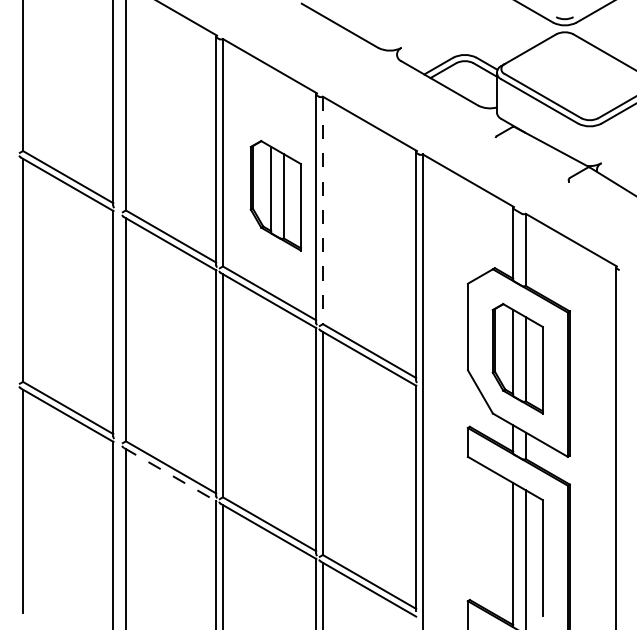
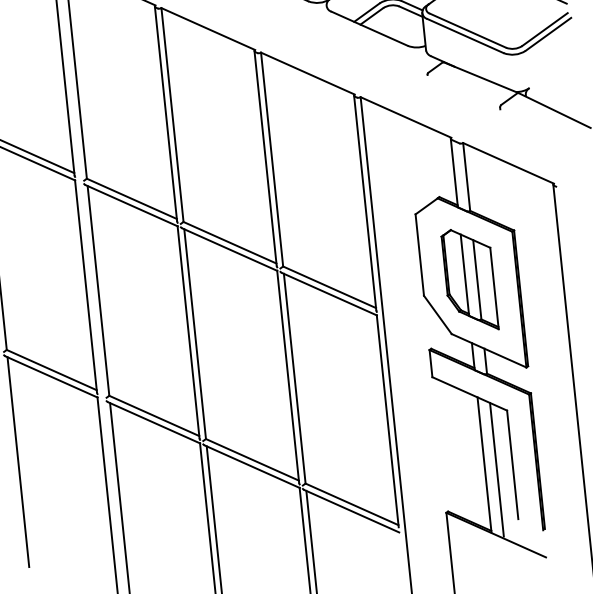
part: (275, 195) -> (226, 150), removed
line: (322, 210) -> (271, 159), dashed -> solid
line: (170, 474) -> (154, 422), dashed -> solid

